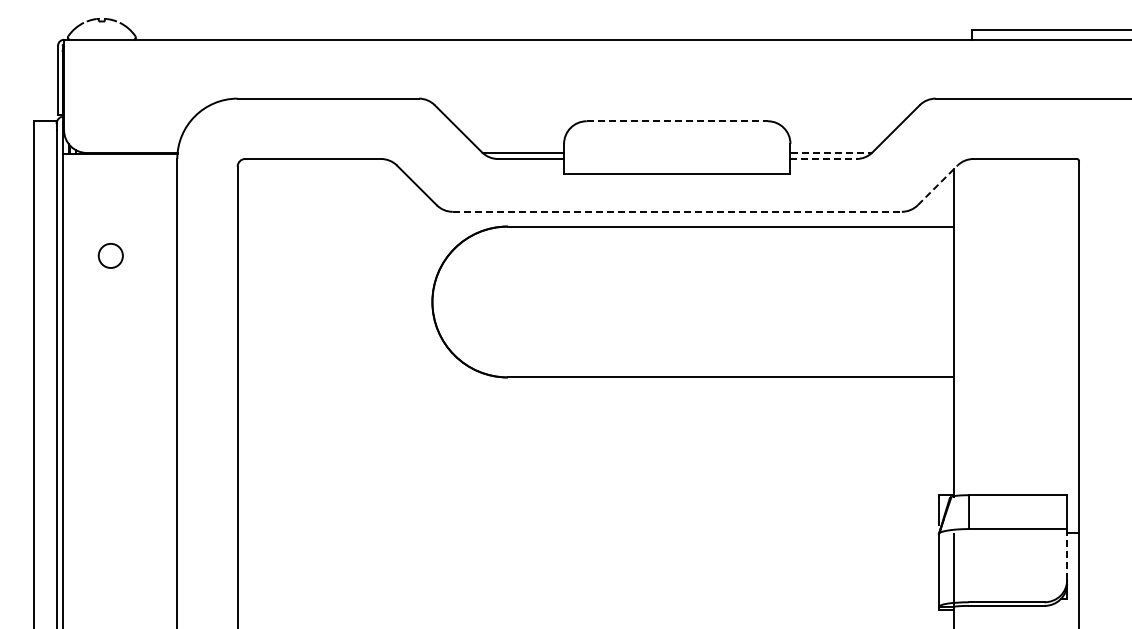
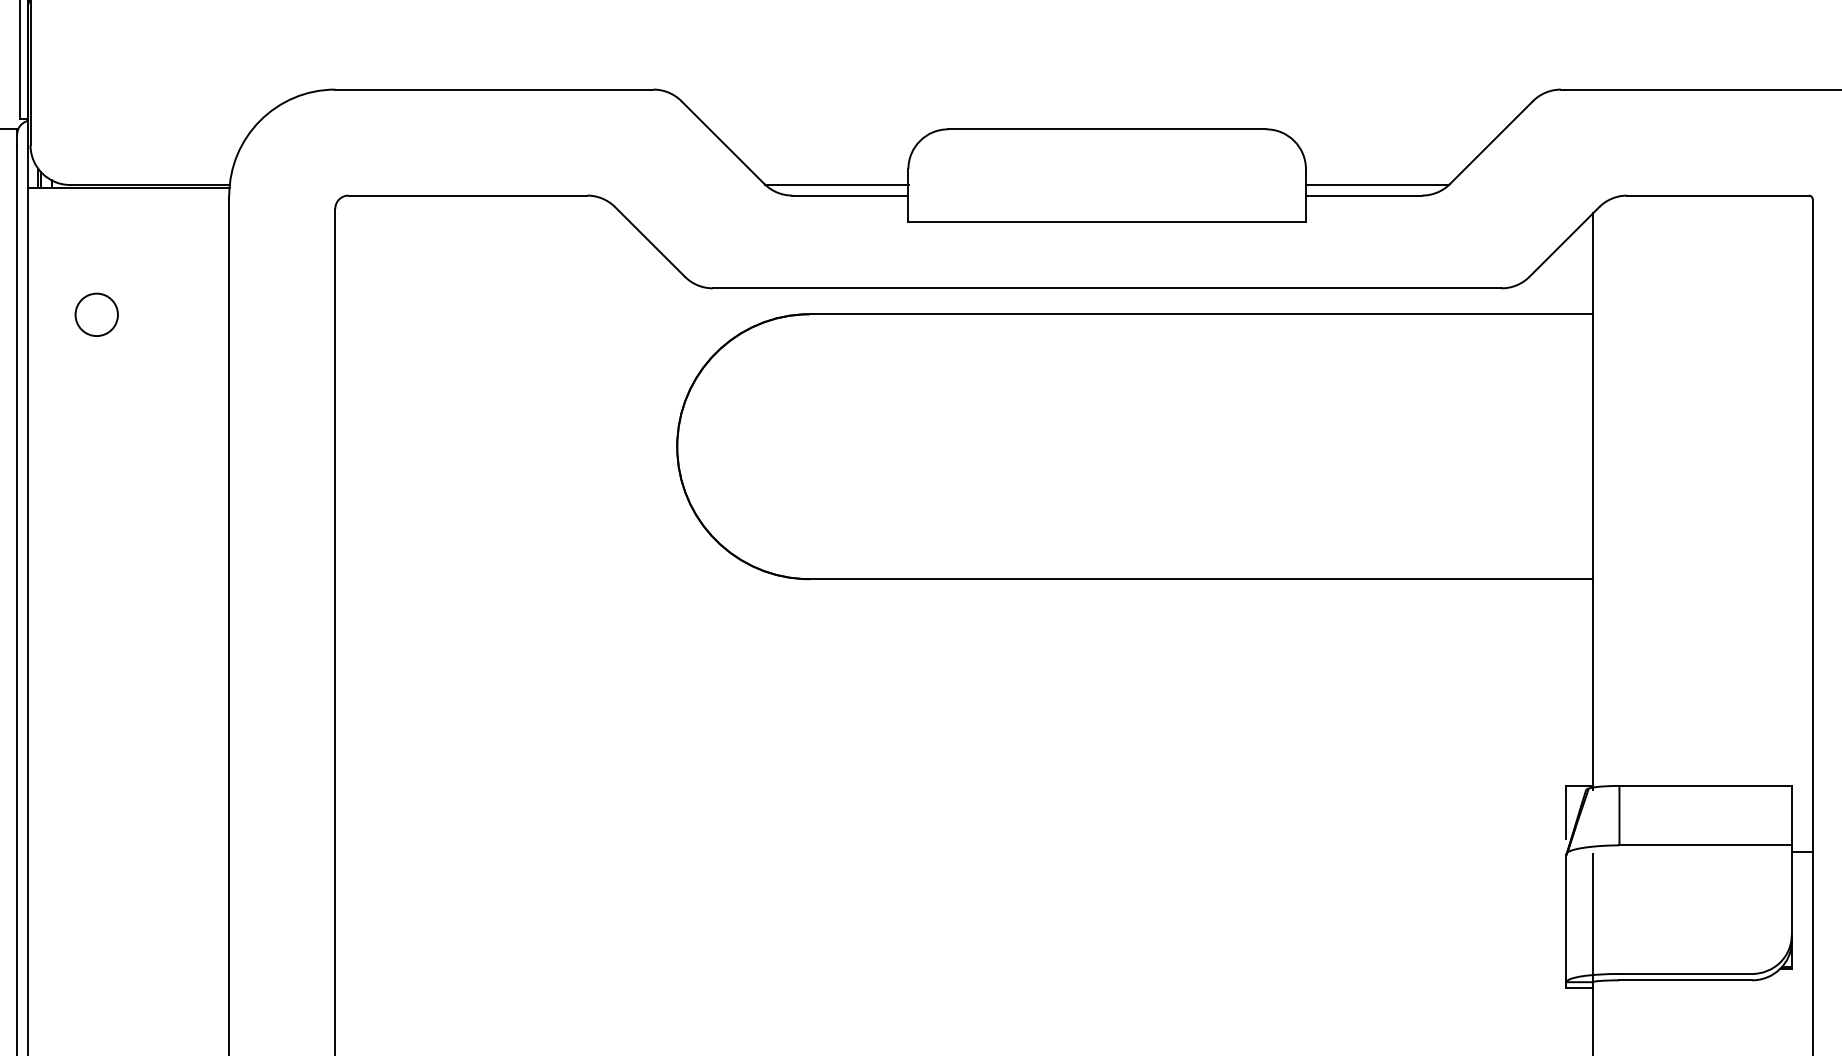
line: (677, 121) -> (1107, 129), dashed -> solid
line: (831, 152) -> (1377, 184), dashed -> solid
line: (824, 159) -> (1365, 196), dashed -> solid
line: (937, 185) -> (1564, 242), dashed -> solid
line: (677, 211) -> (1107, 287), dashed -> solid
circle: (110, 255) -> (96, 314), moved
line: (1067, 554) -> (1792, 890), dashed -> solid

